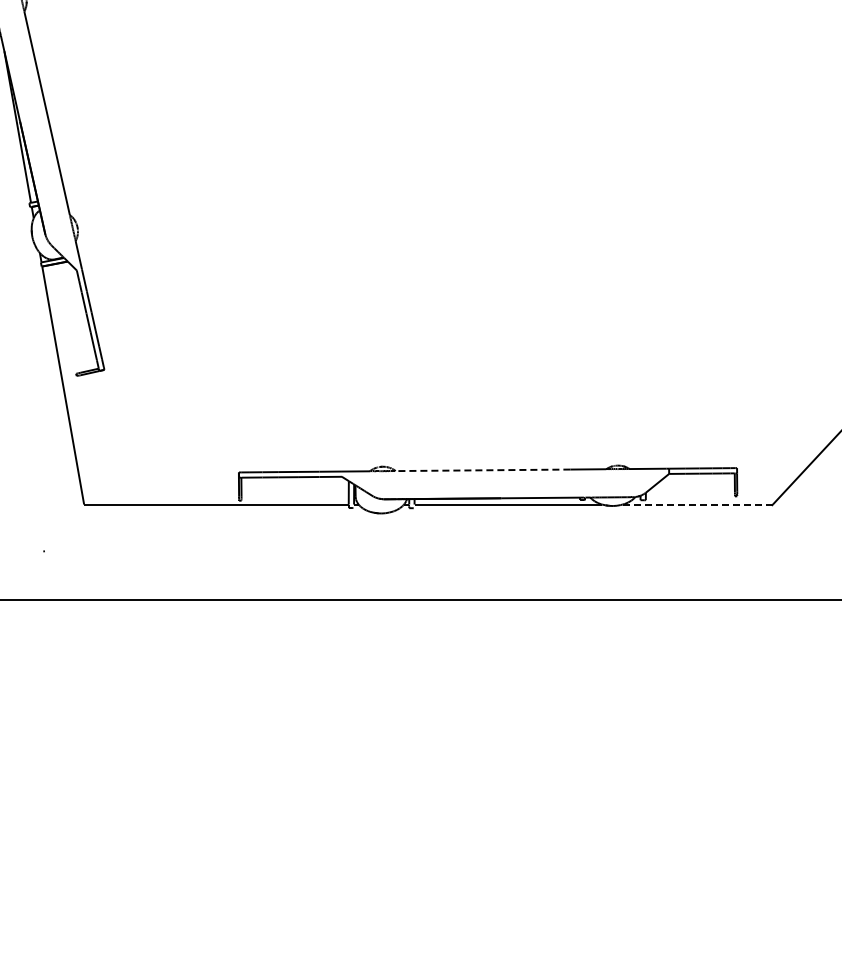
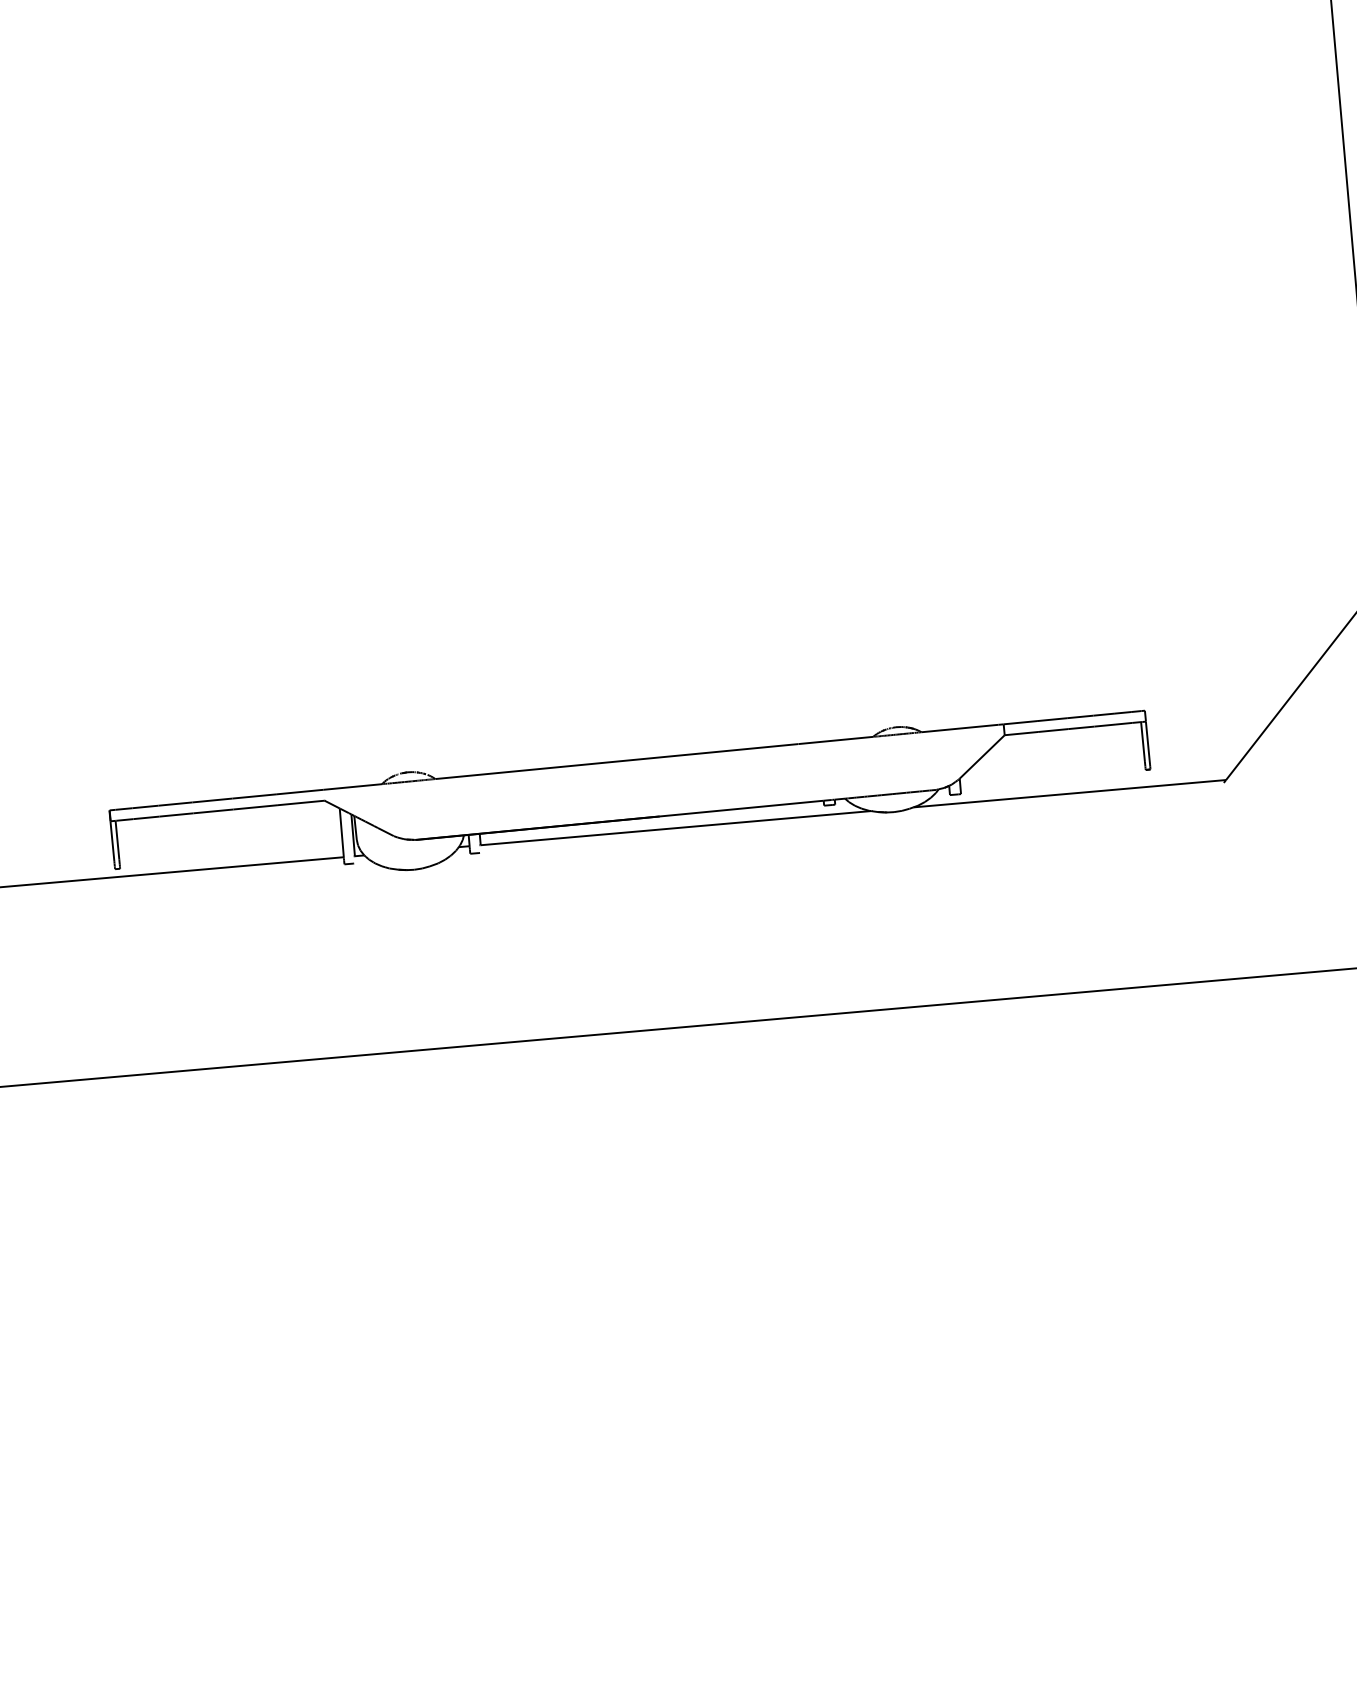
line: (482, 470) -> (615, 762), dashed -> solid
line: (697, 504) -> (1069, 793), dashed -> solid

